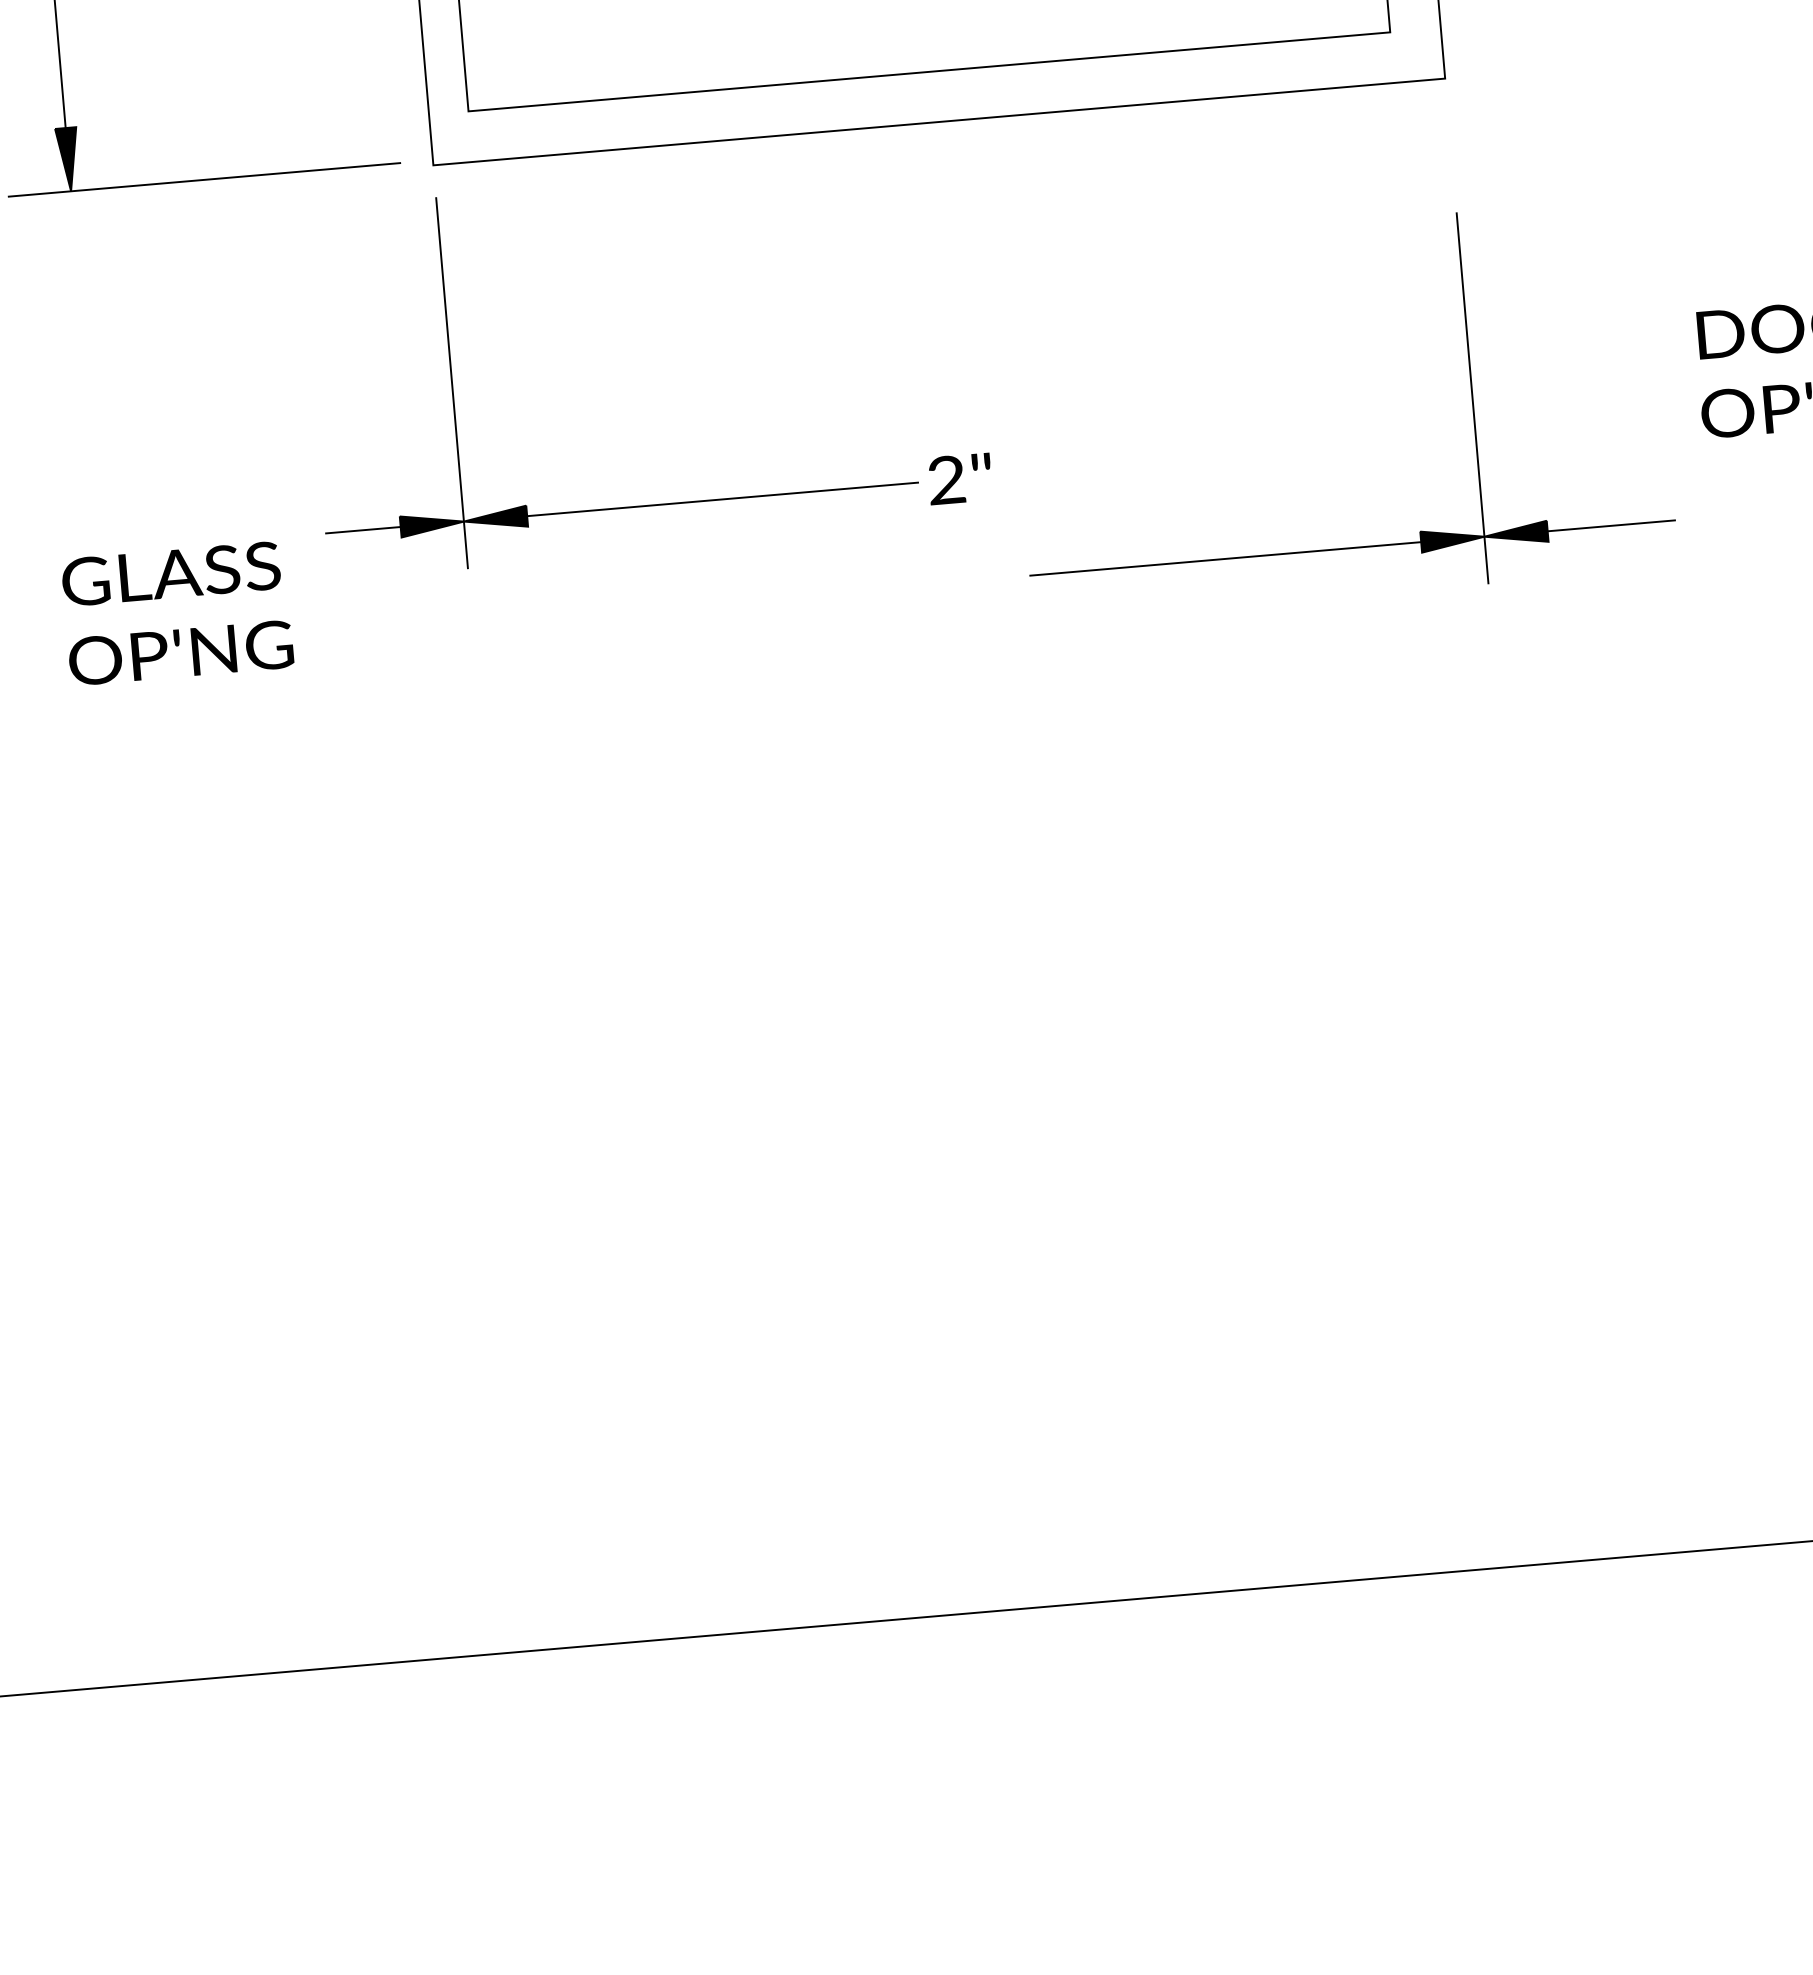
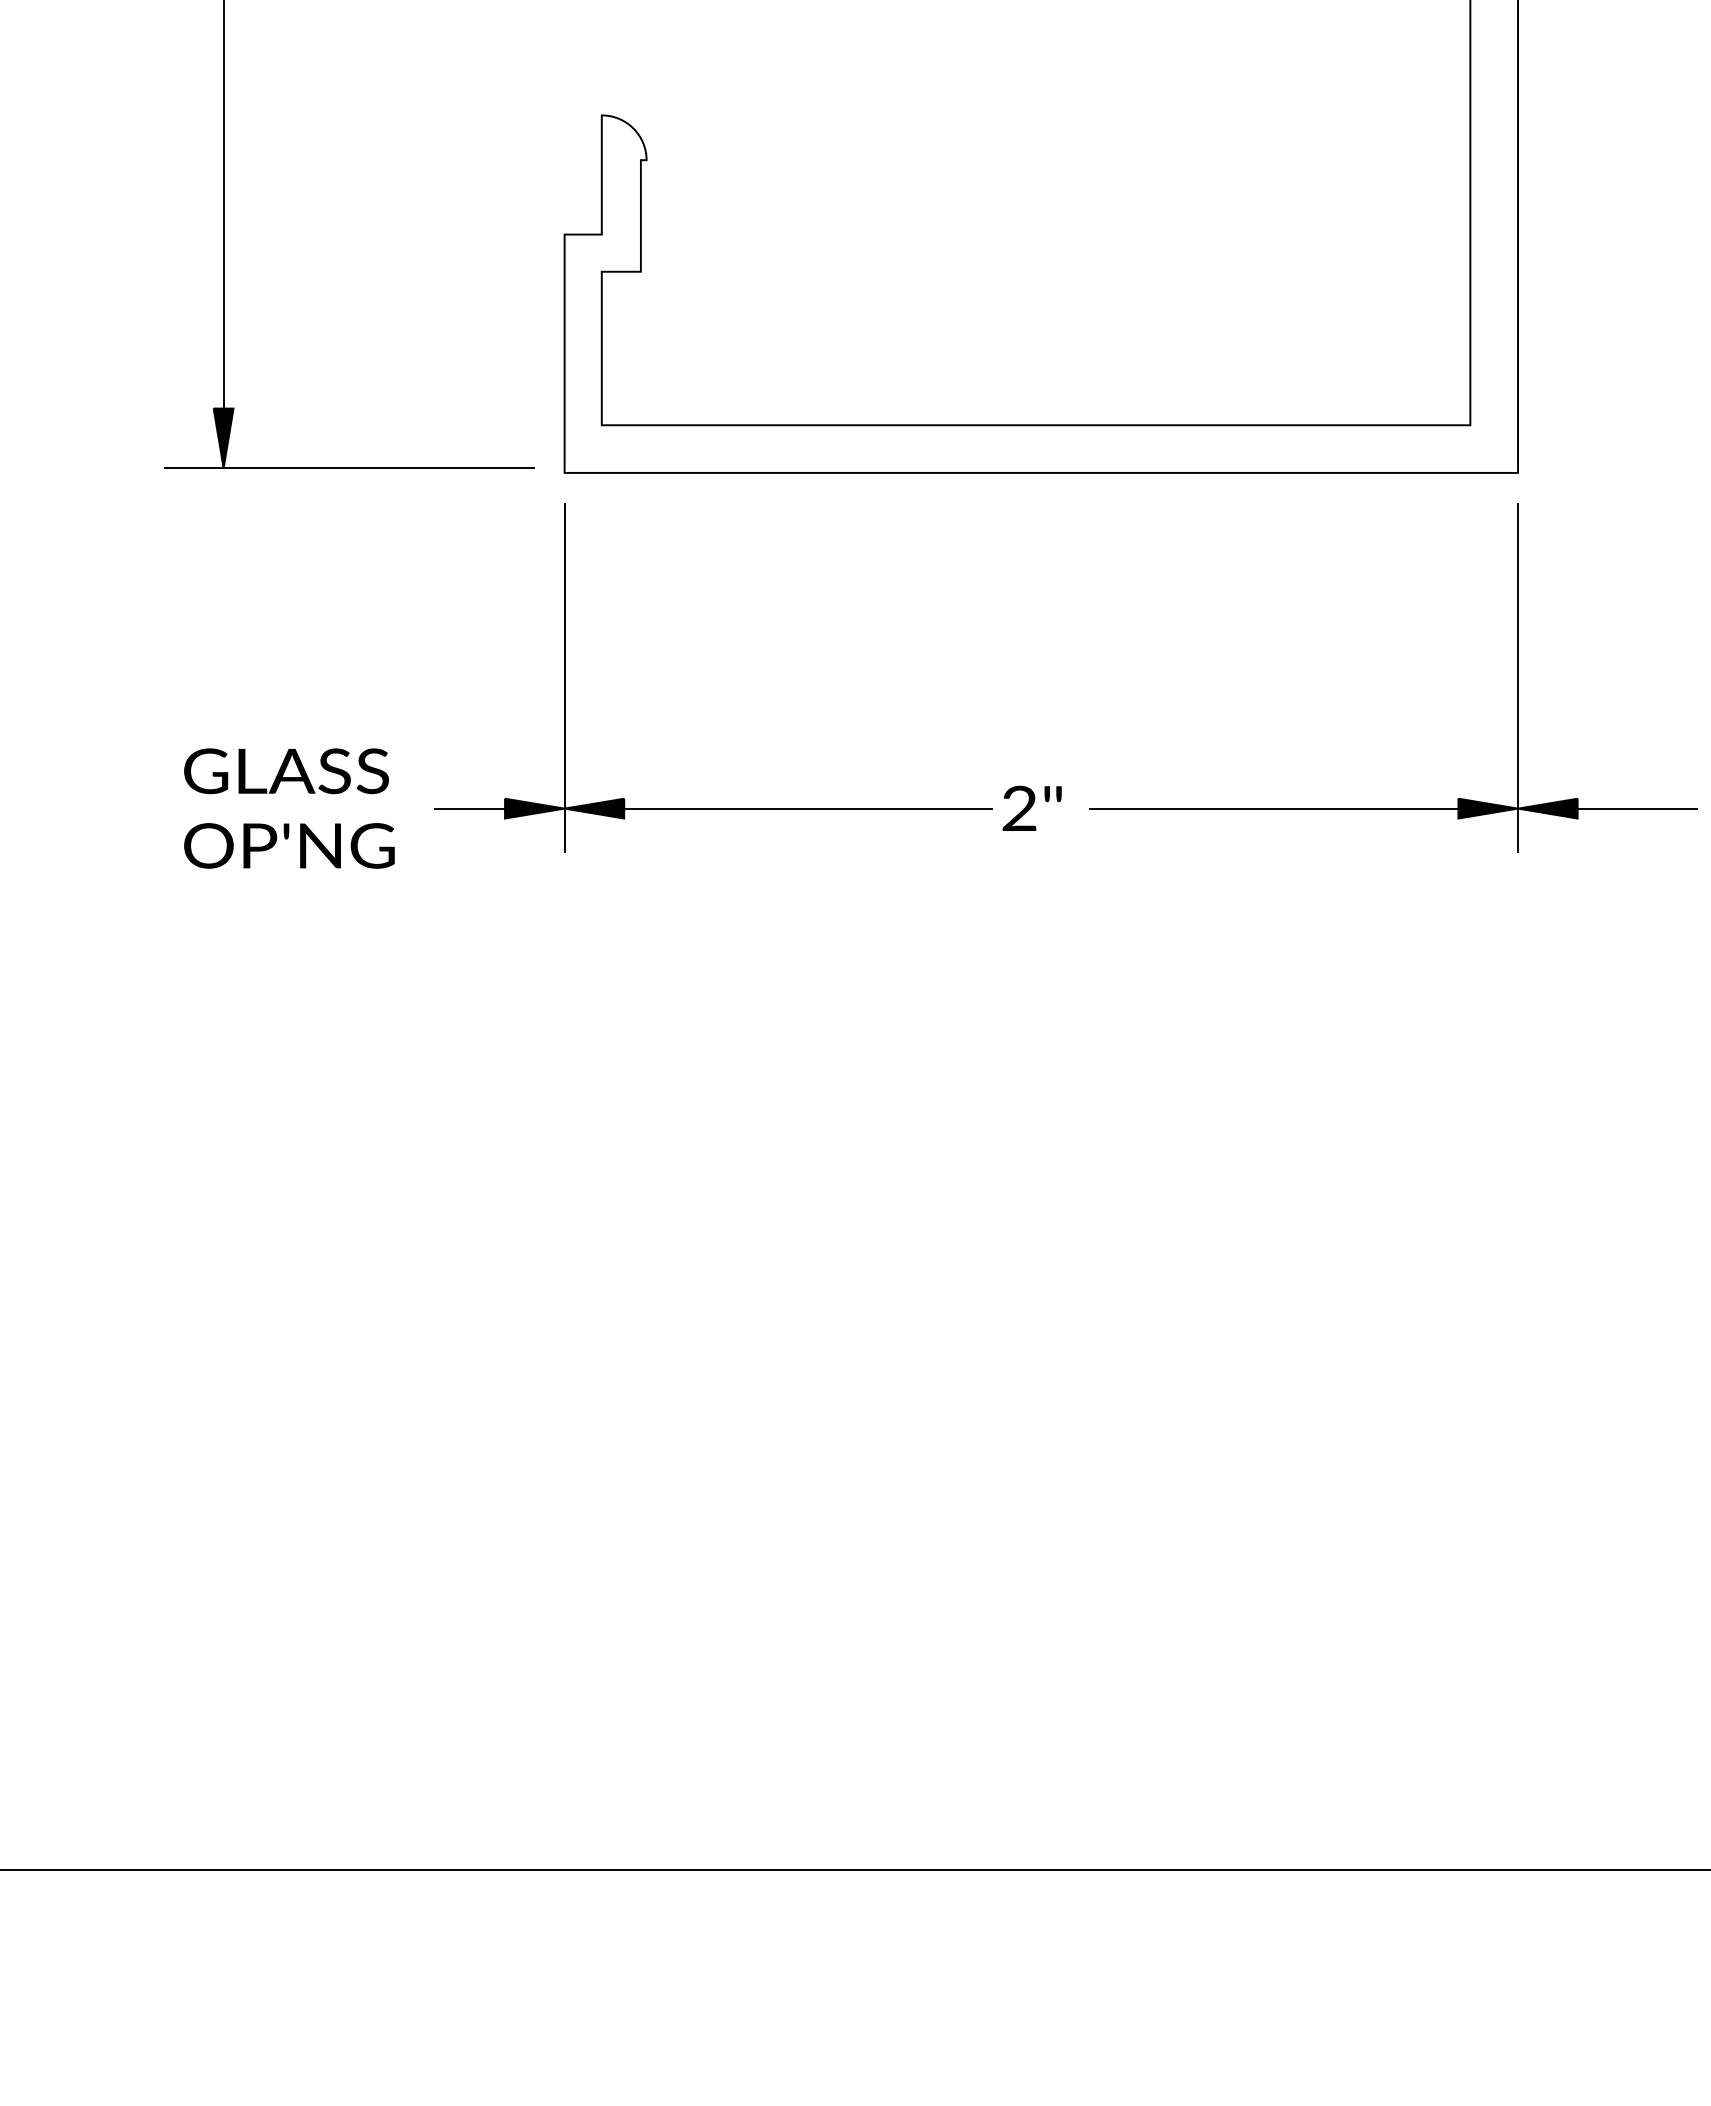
part: (1471, 397) -> (1517, 677), moved
text: (177, 613) -> (289, 808), moved

